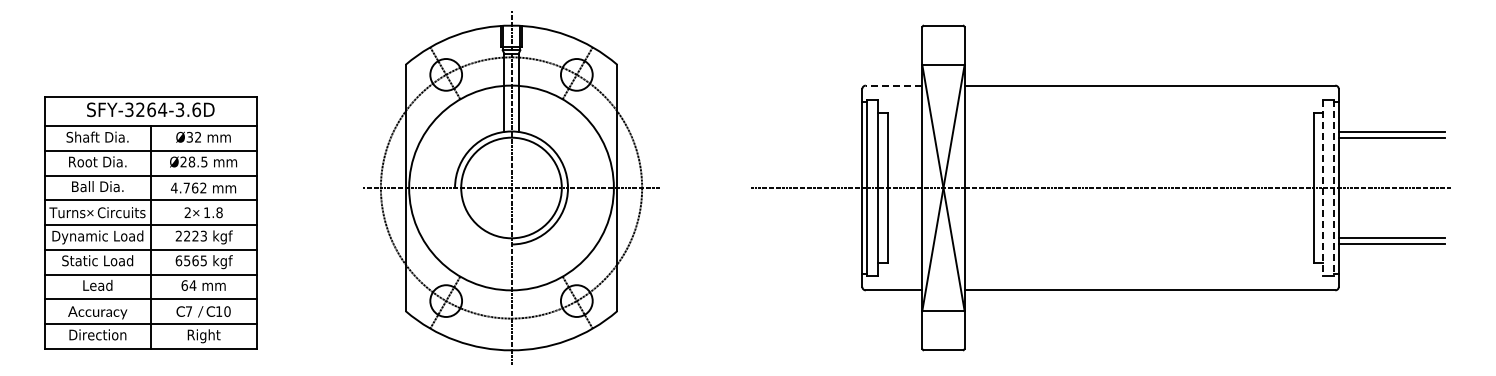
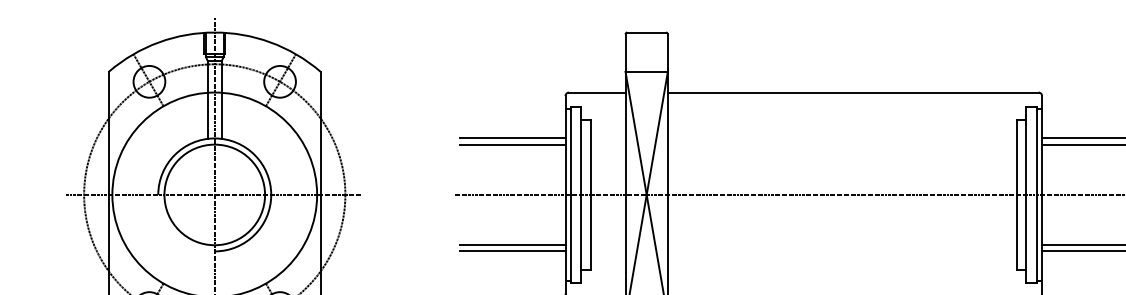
line: (893, 85) -> (596, 92), dashed -> solid
line: (809, 131) -> (512, 138), added
line: (809, 137) -> (512, 144), added
line: (1322, 188) -> (1025, 195), dashed -> solid
line: (1333, 188) -> (1036, 195), dashed -> solid
line: (809, 238) -> (512, 245), added
line: (809, 244) -> (512, 251), added

